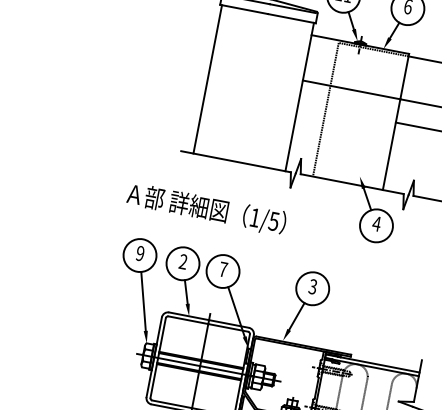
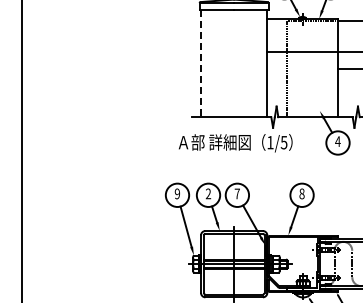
line: (208, 79) -> (201, 63), solid -> dashed
text: (206, 209) -> (235, 143), moved
text: (312, 286) -> (301, 193), 3 -> 8

